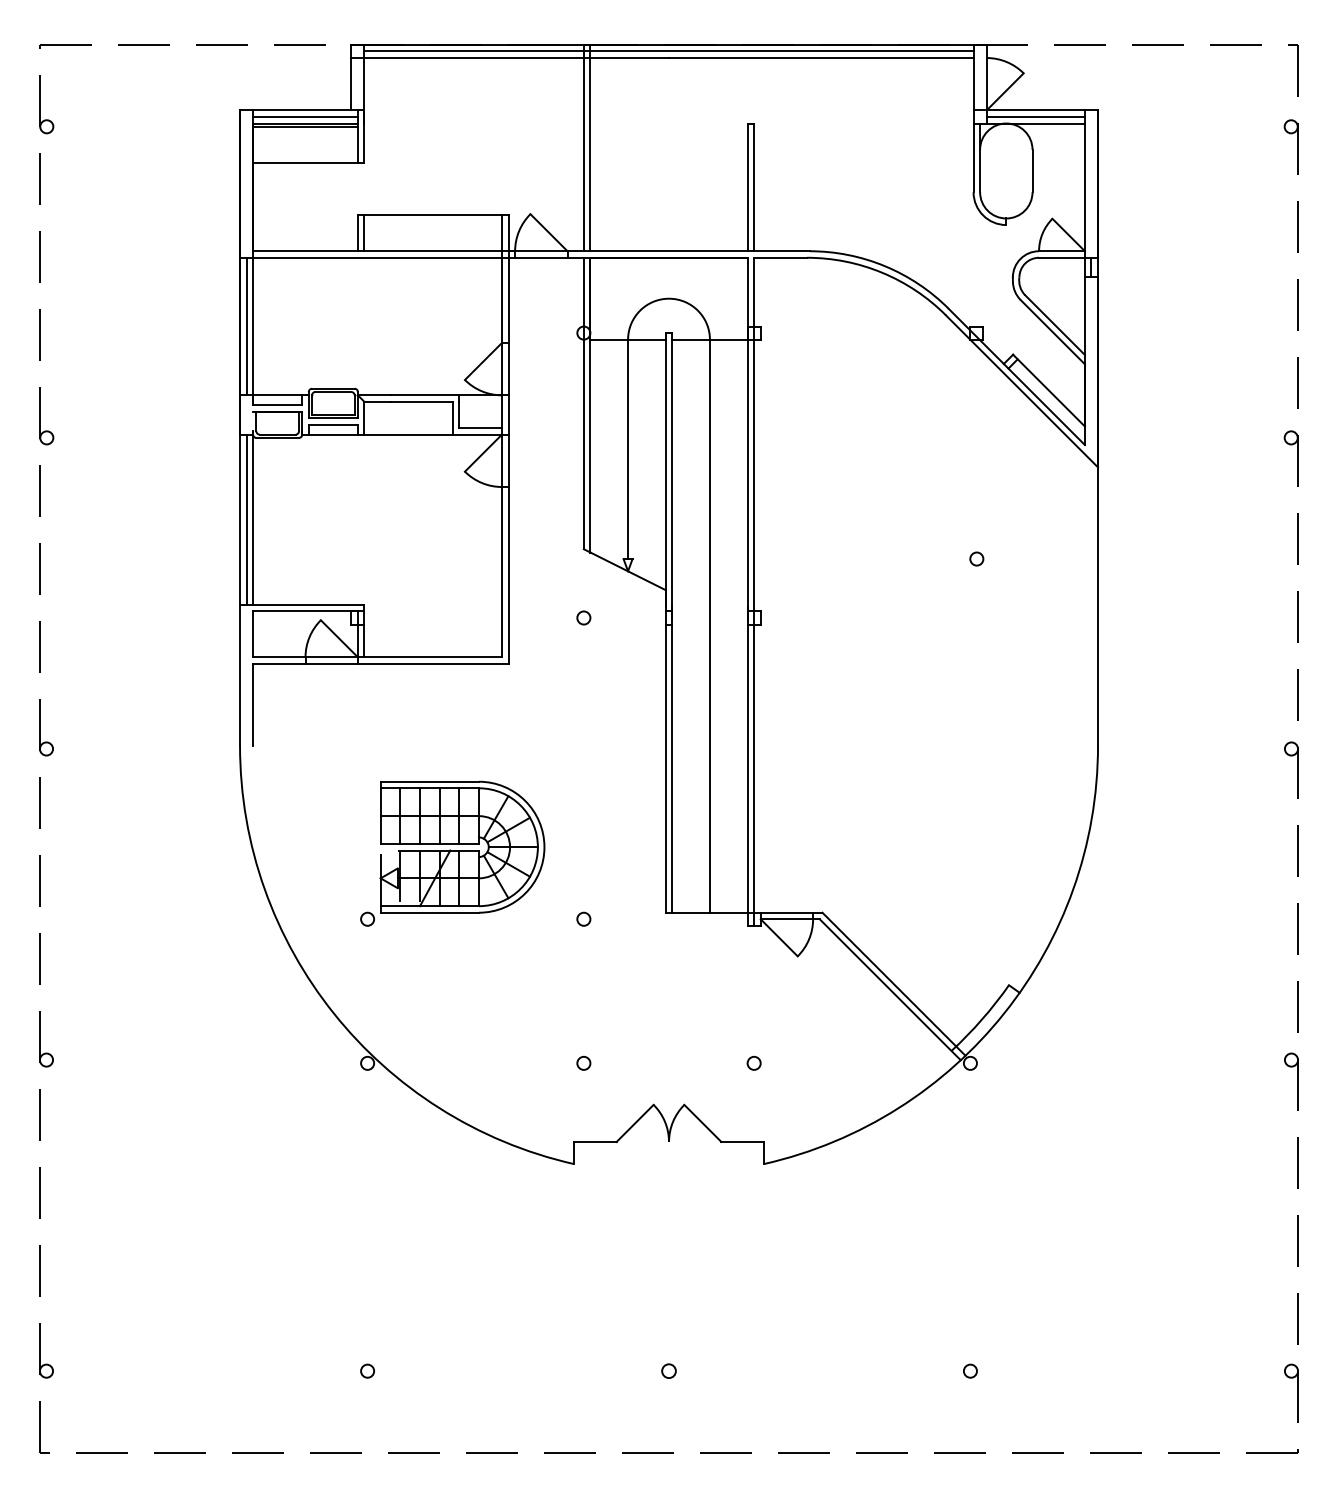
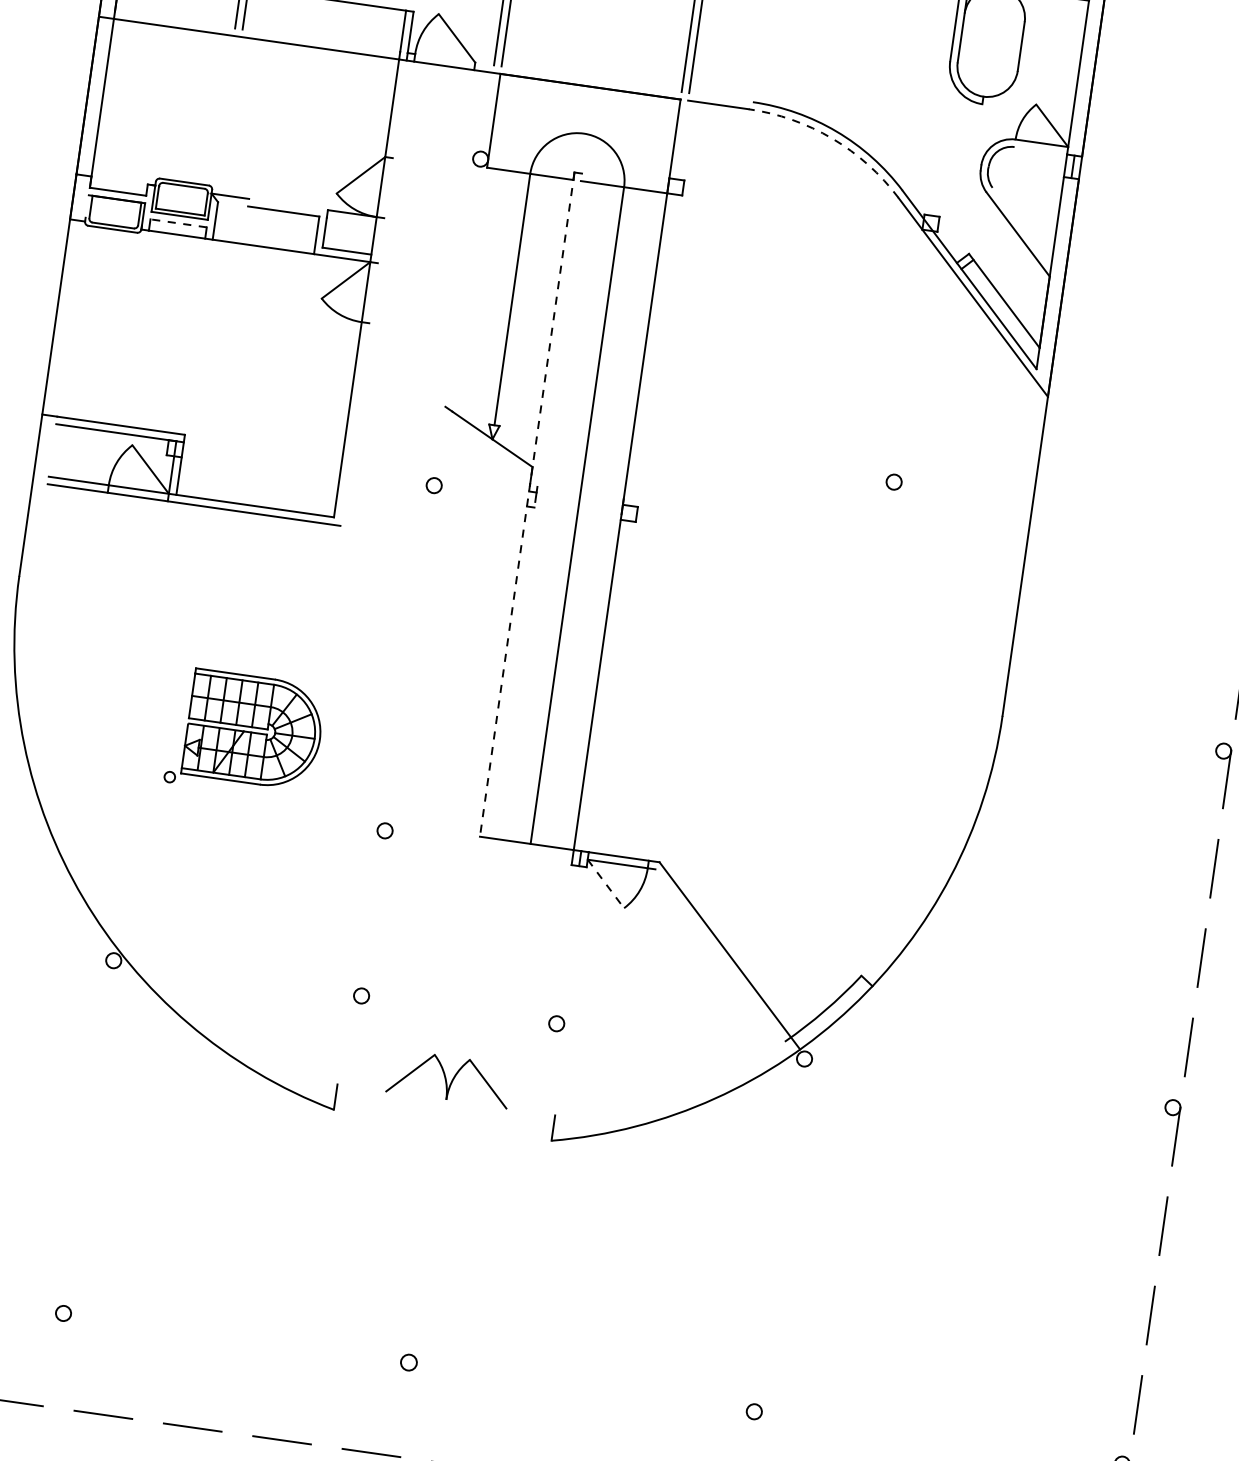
line: (531, 251) -> (433, 57), removed
line: (1061, 257) -> (1040, 150), removed
arc: (882, 272) -> (832, 138), solid -> dashed
line: (1054, 324) -> (1021, 226), removed
line: (246, 326) -> (95, 96), removed
line: (277, 395) -> (119, 180), removed
line: (424, 395) -> (287, 204), removed
line: (377, 401) -> (233, 203), removed
line: (583, 403) -> (468, 239), removed
line: (590, 404) -> (476, 242), removed
line: (333, 424) -> (178, 223), solid -> dashed
line: (508, 460) -> (373, 292), removed
line: (246, 519) -> (63, 317), removed
line: (253, 519) -> (71, 318), removed
line: (754, 584) -> (635, 475), removed
line: (665, 622) -> (527, 504), solid -> dashed
line: (672, 622) -> (535, 505), removed
line: (253, 634) -> (52, 450), removed
line: (253, 704) -> (41, 530), removed
part: (452, 853) -> (245, 734), size x0.7
line: (779, 938) -> (606, 884), solid -> dashed
line: (889, 989) -> (723, 961), removed
line: (595, 1141) -> (362, 1087), removed
line: (742, 1141) -> (530, 1111), removed

